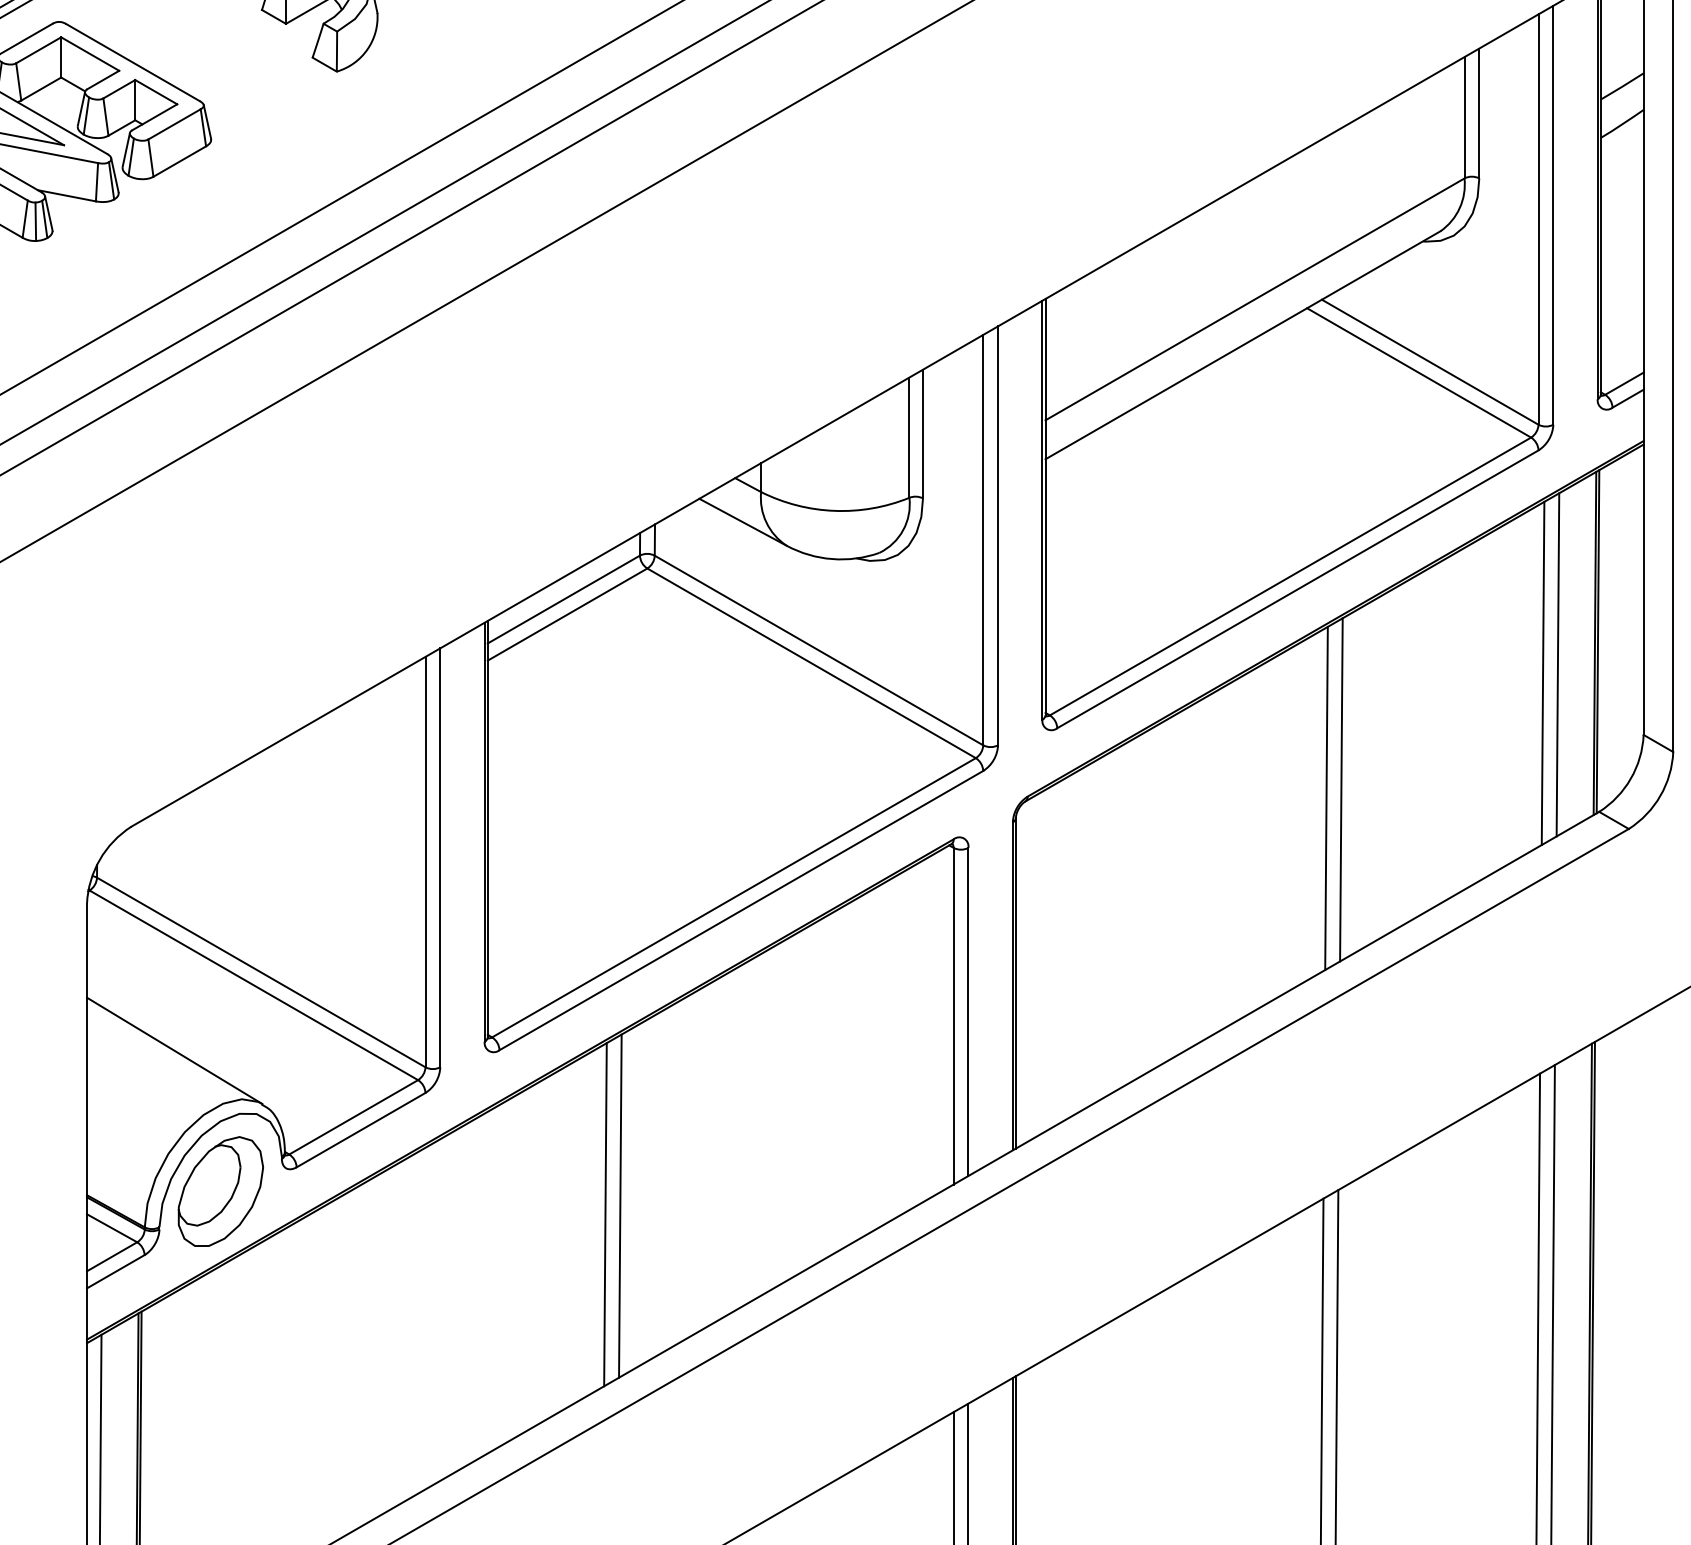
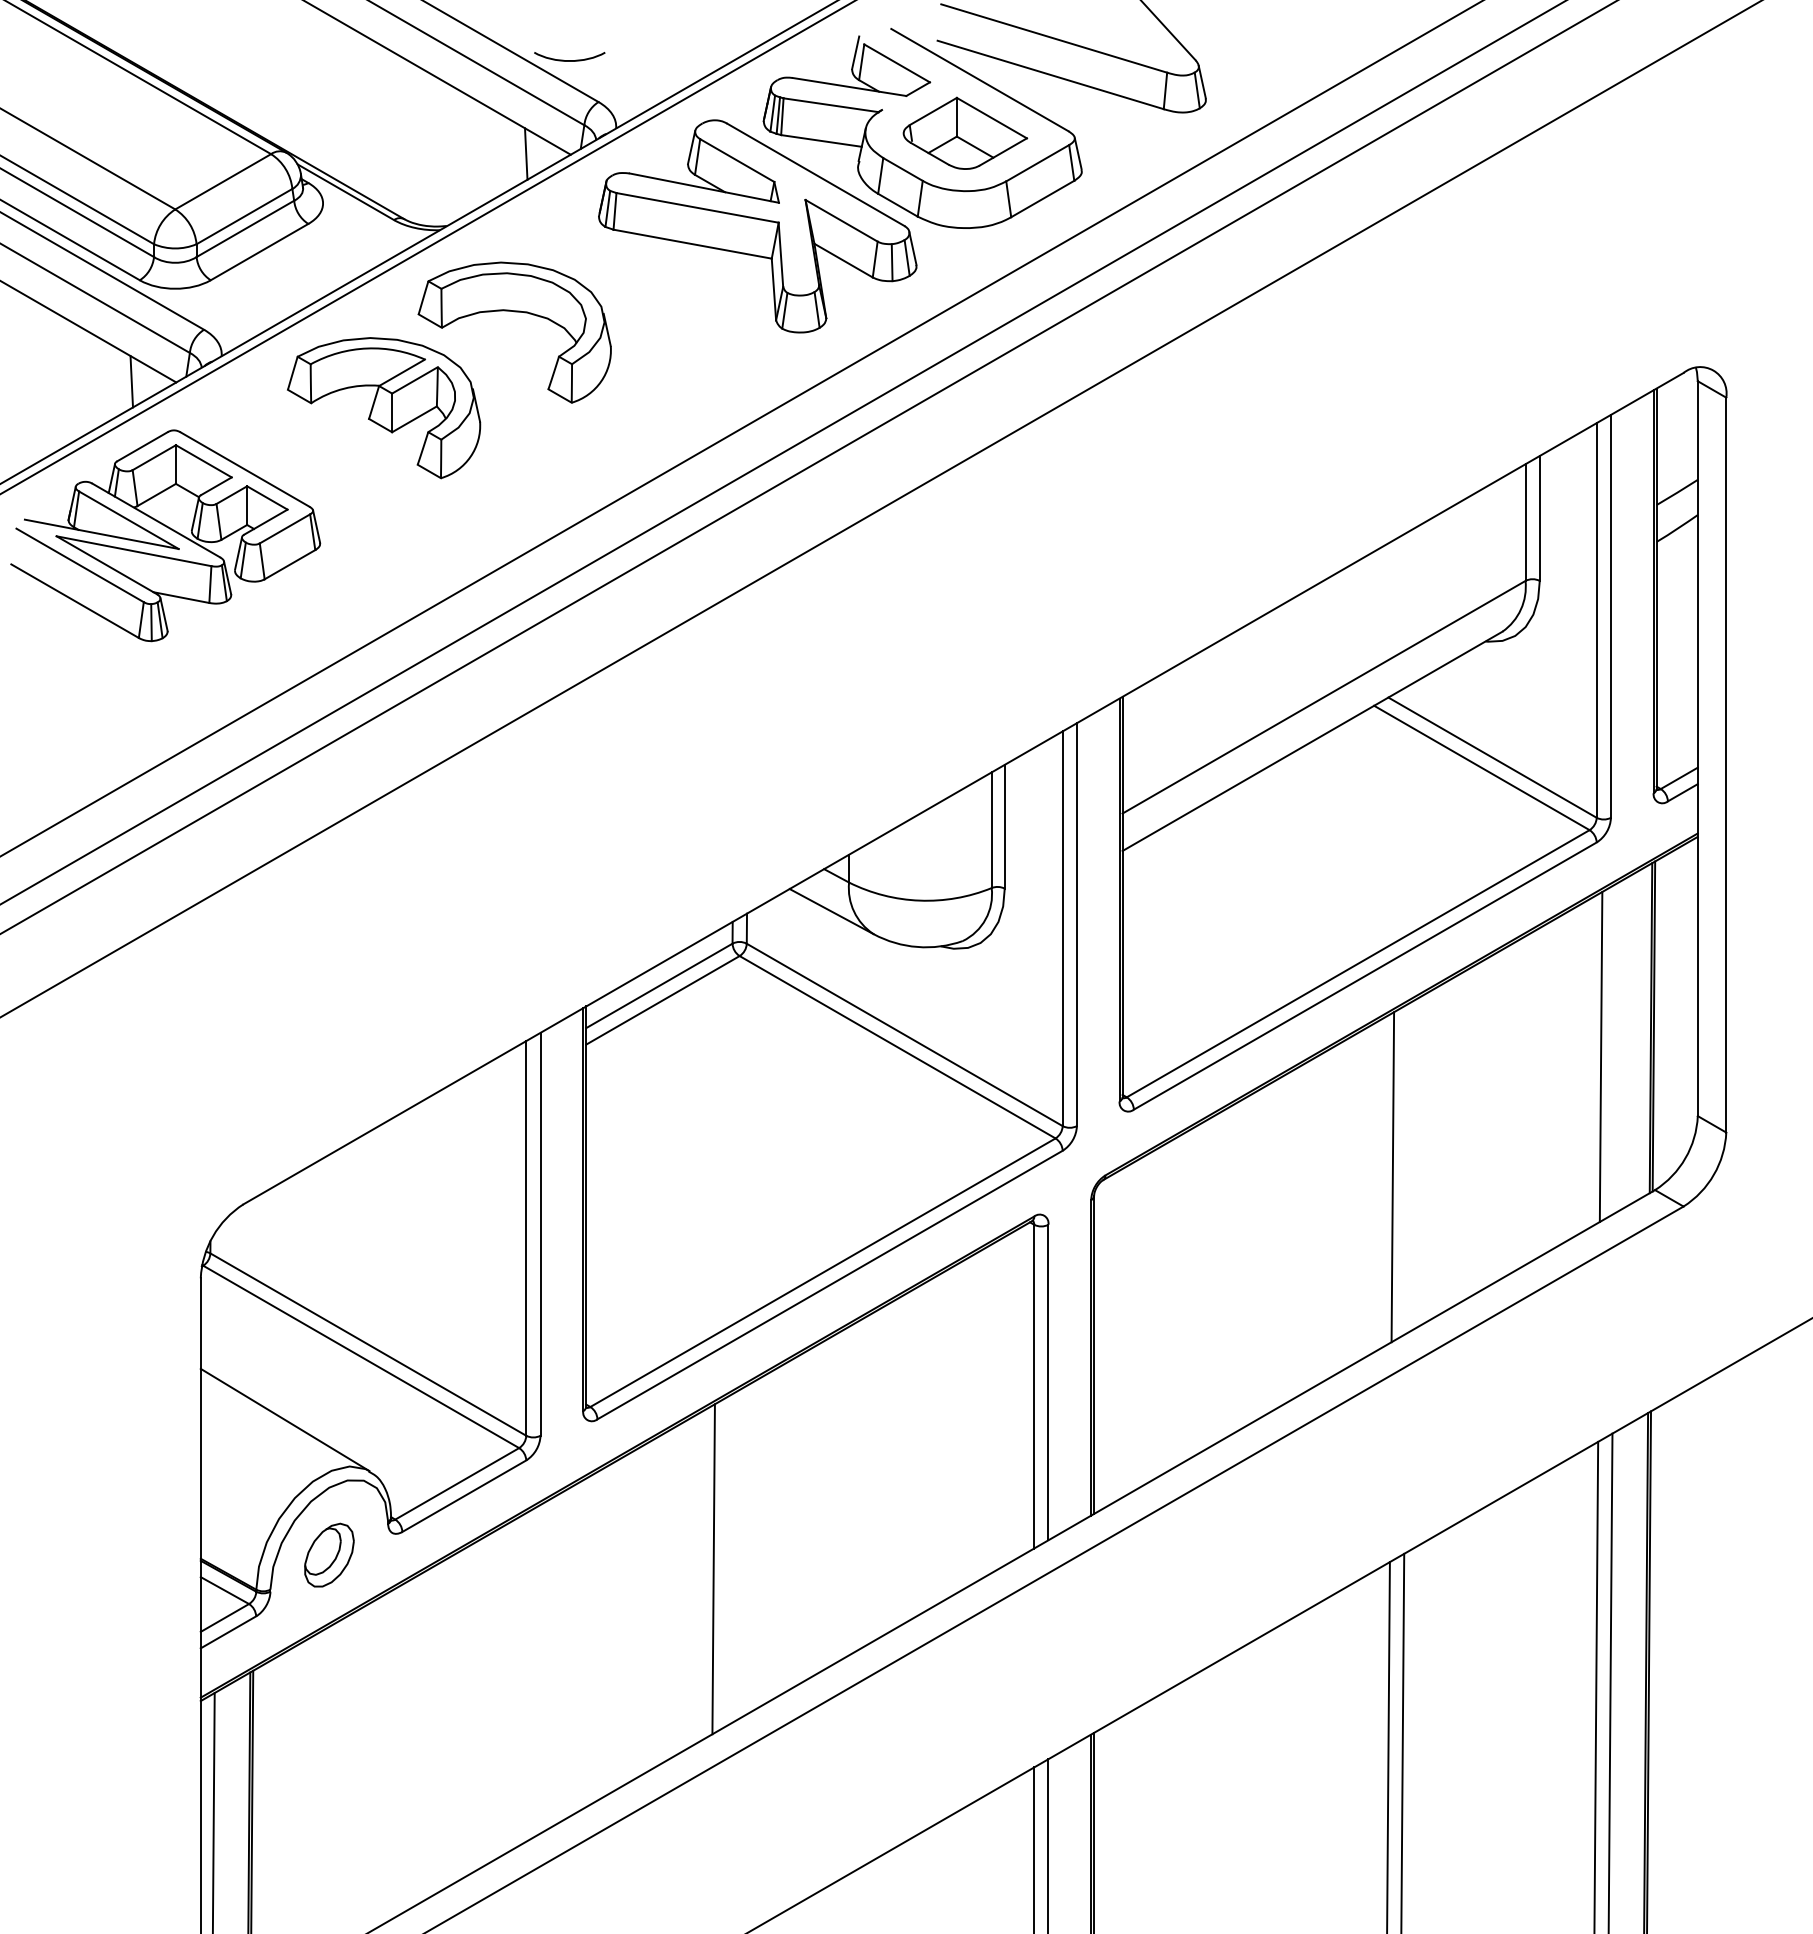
line: (1558, 664) -> (1615, 1048), removed
line: (1340, 789) -> (1406, 1168), removed
part: (220, 1190) -> (329, 1554), size x0.6
line: (605, 1214) -> (699, 1577), removed

